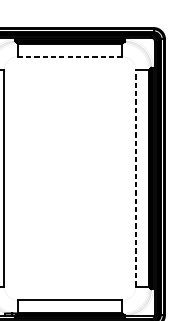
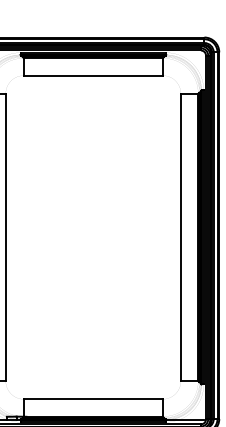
line: (69, 56) -> (92, 75), dashed -> solid
line: (135, 178) -> (180, 237), dashed -> solid

